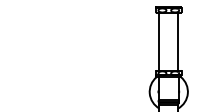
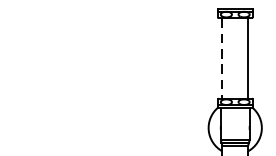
line: (159, 41) -> (222, 57), solid -> dashed

